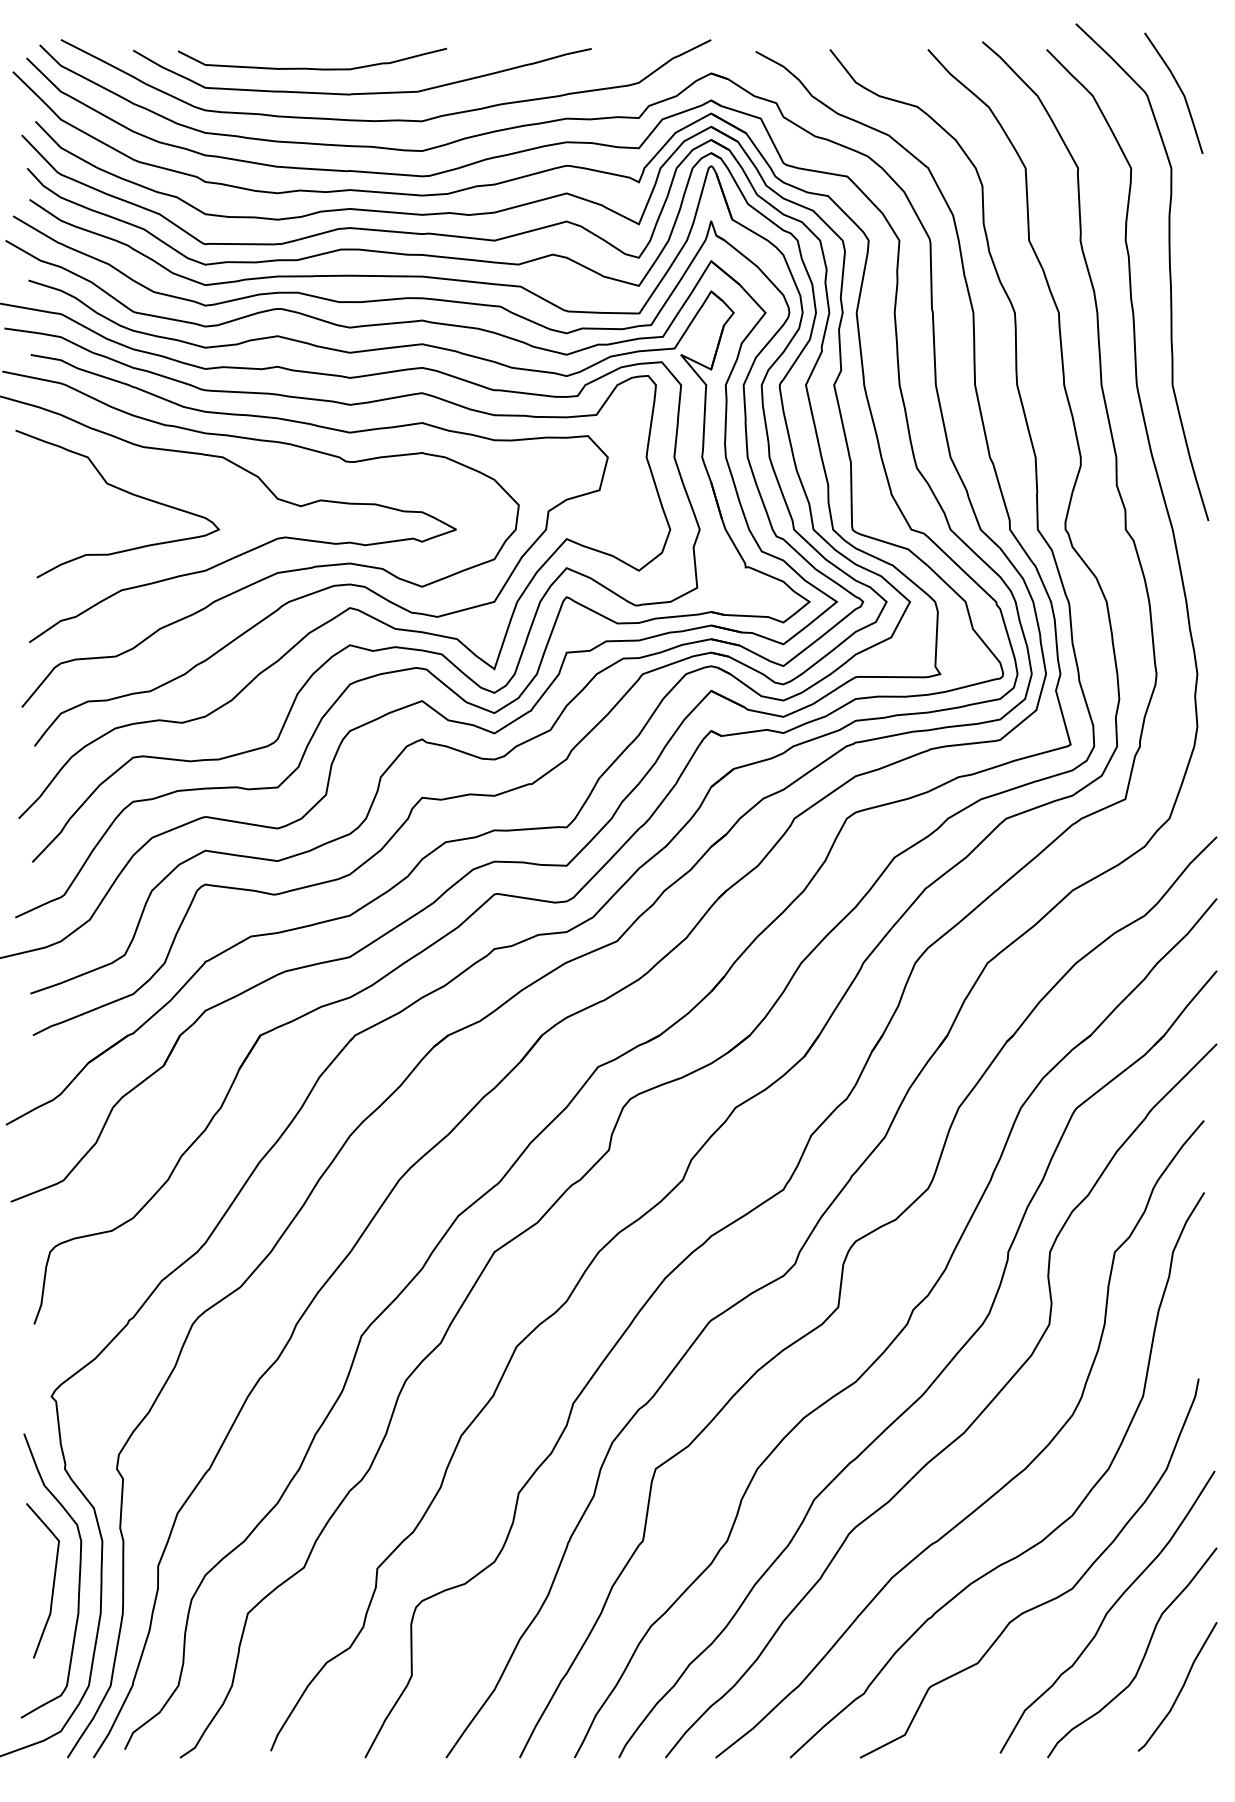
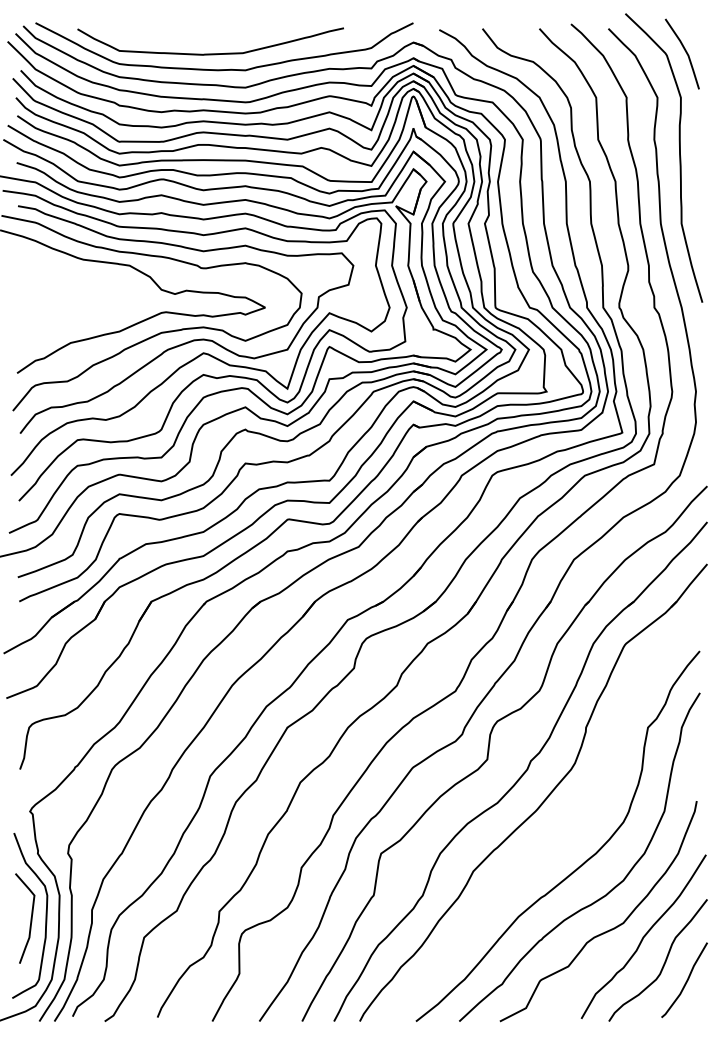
curve: (312, 68) -> (181, 39), removed
curve: (124, 493) -> (72, 286), removed
curve: (967, 1425) -> (562, 828), removed

